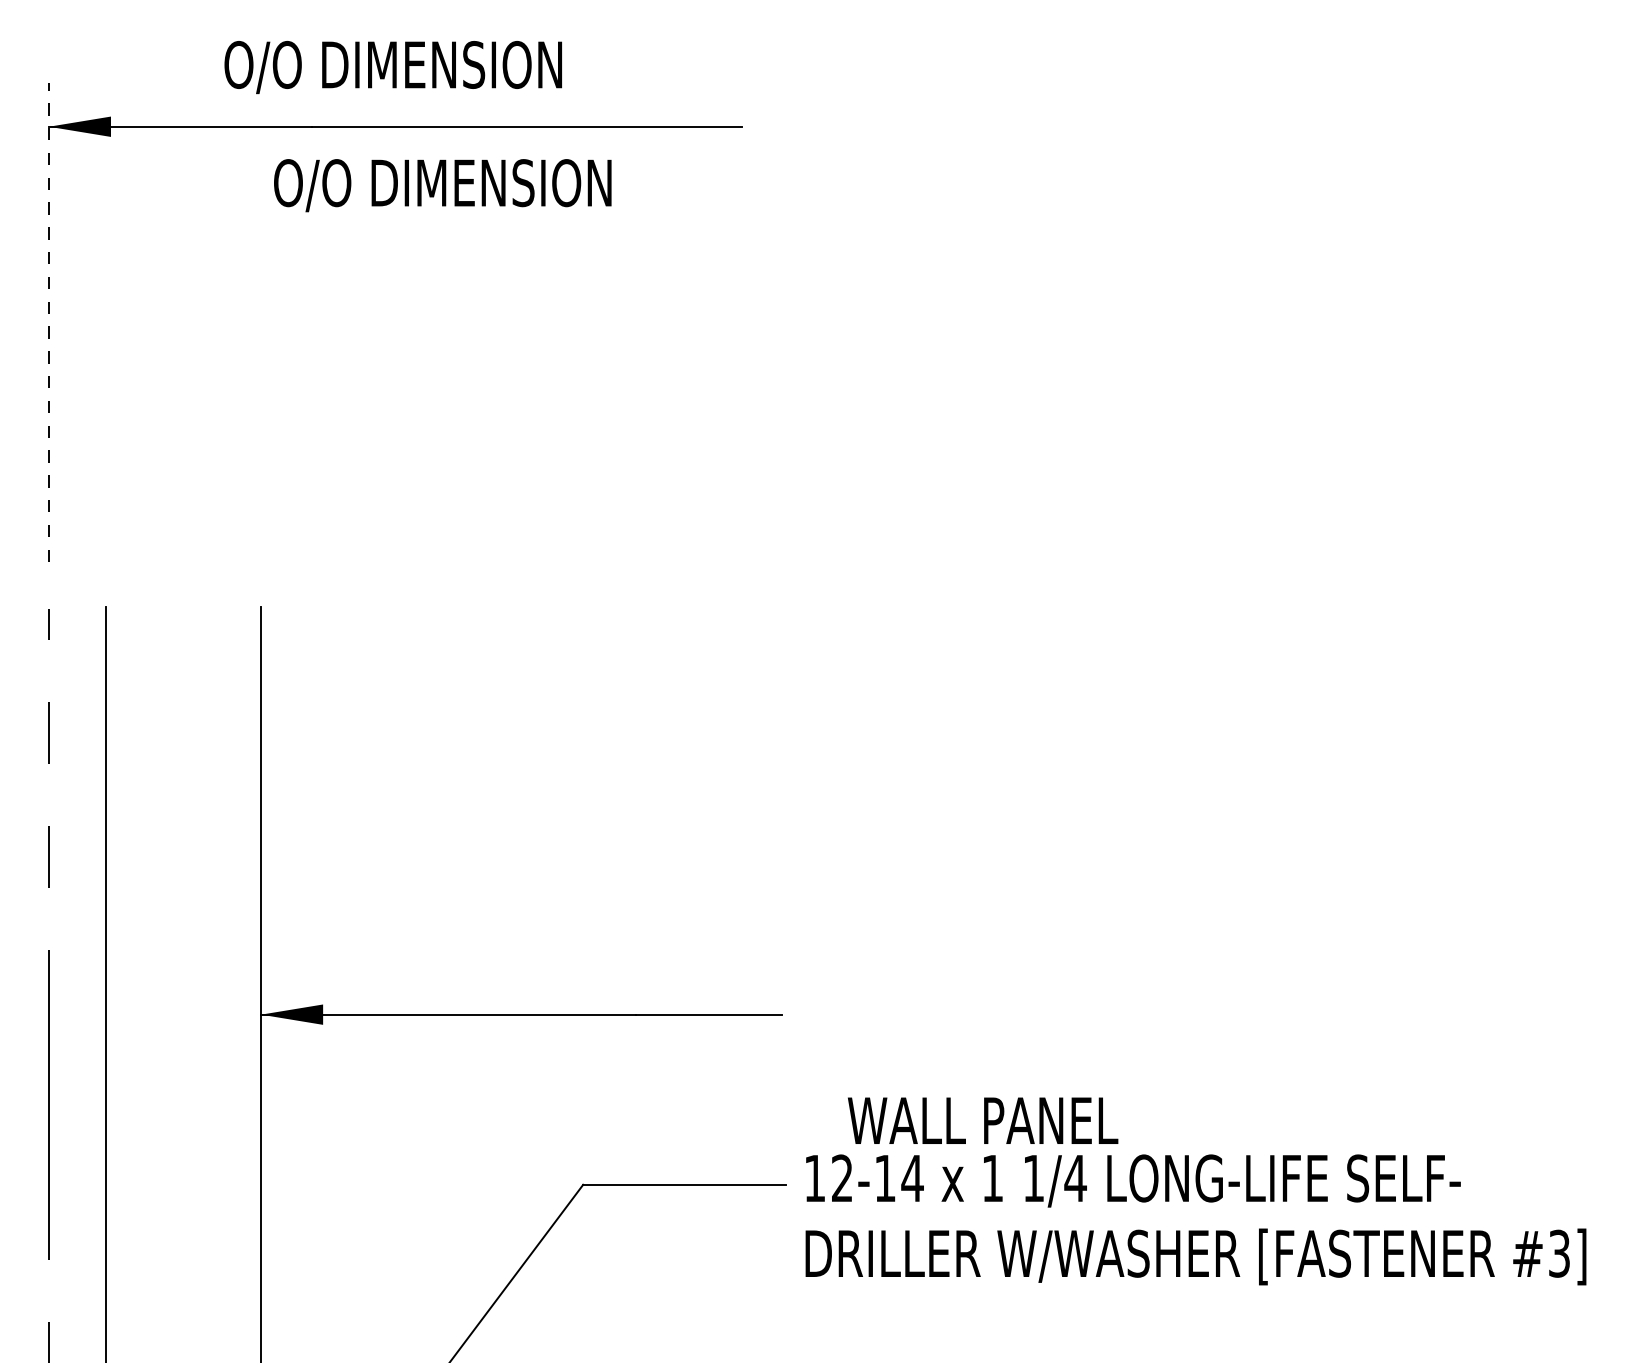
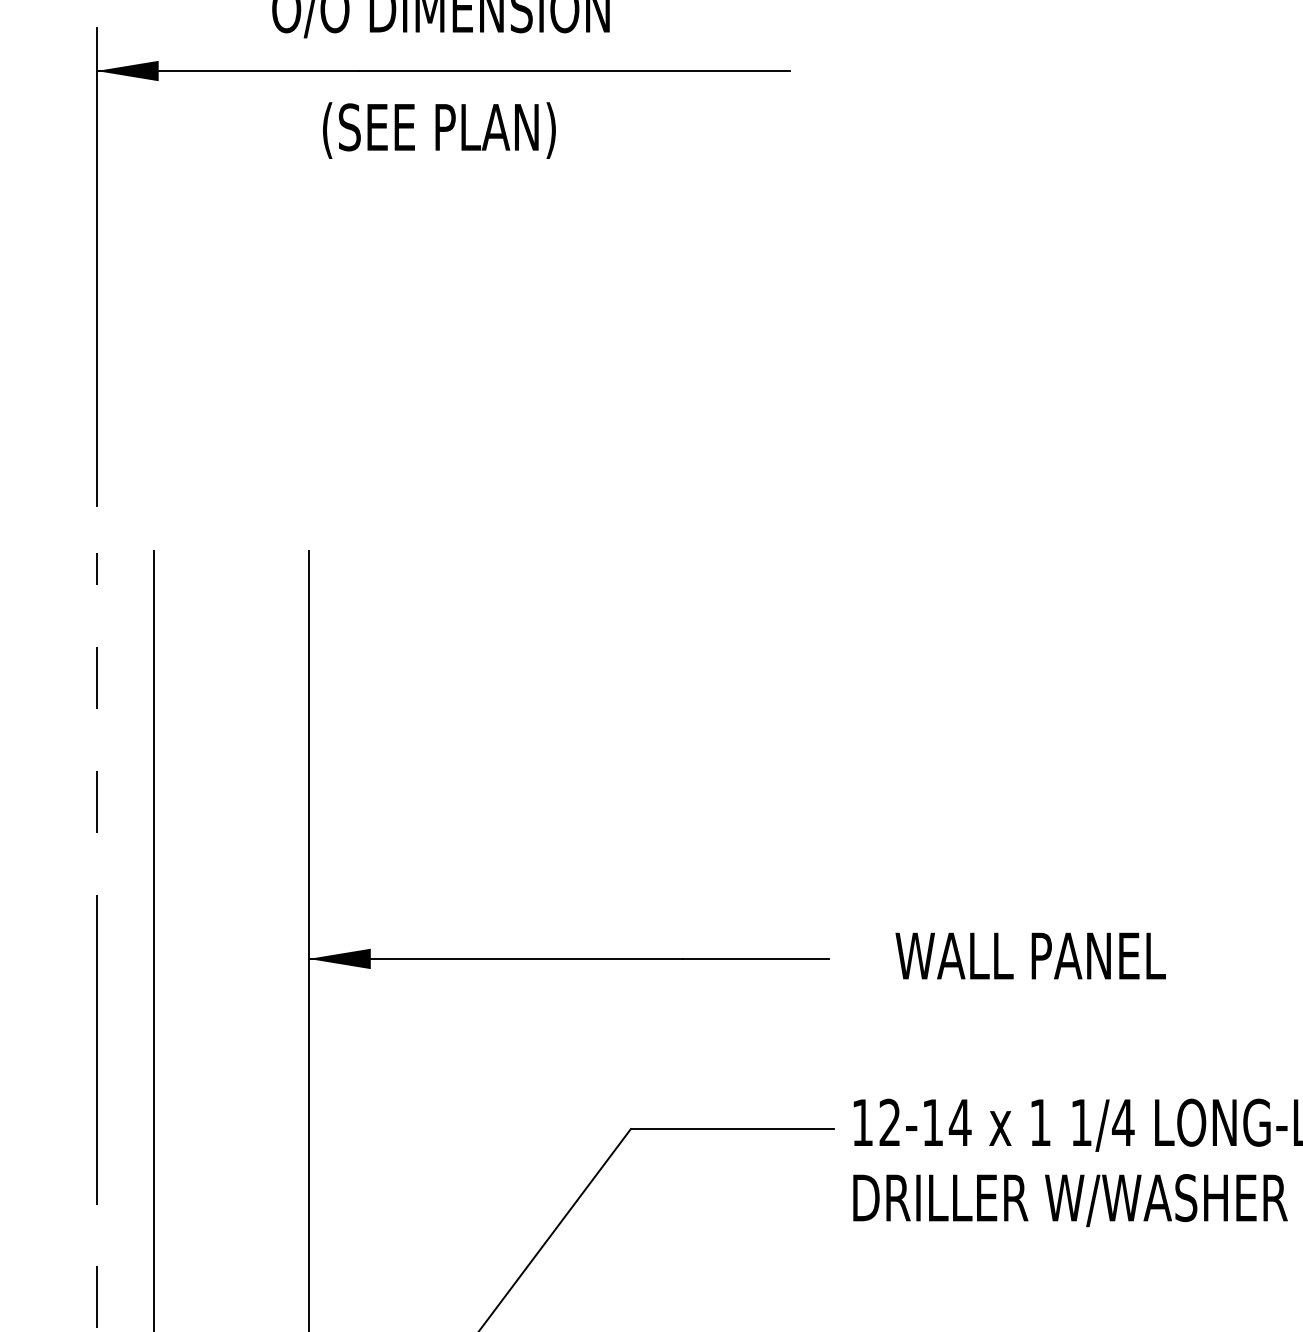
text: (442, 186) -> (490, 130), O/O DIMENSION -> (SEE PLAN)
line: (49, 322) -> (97, 266), dashed -> solid
text: (983, 1120) -> (1031, 955), moved

